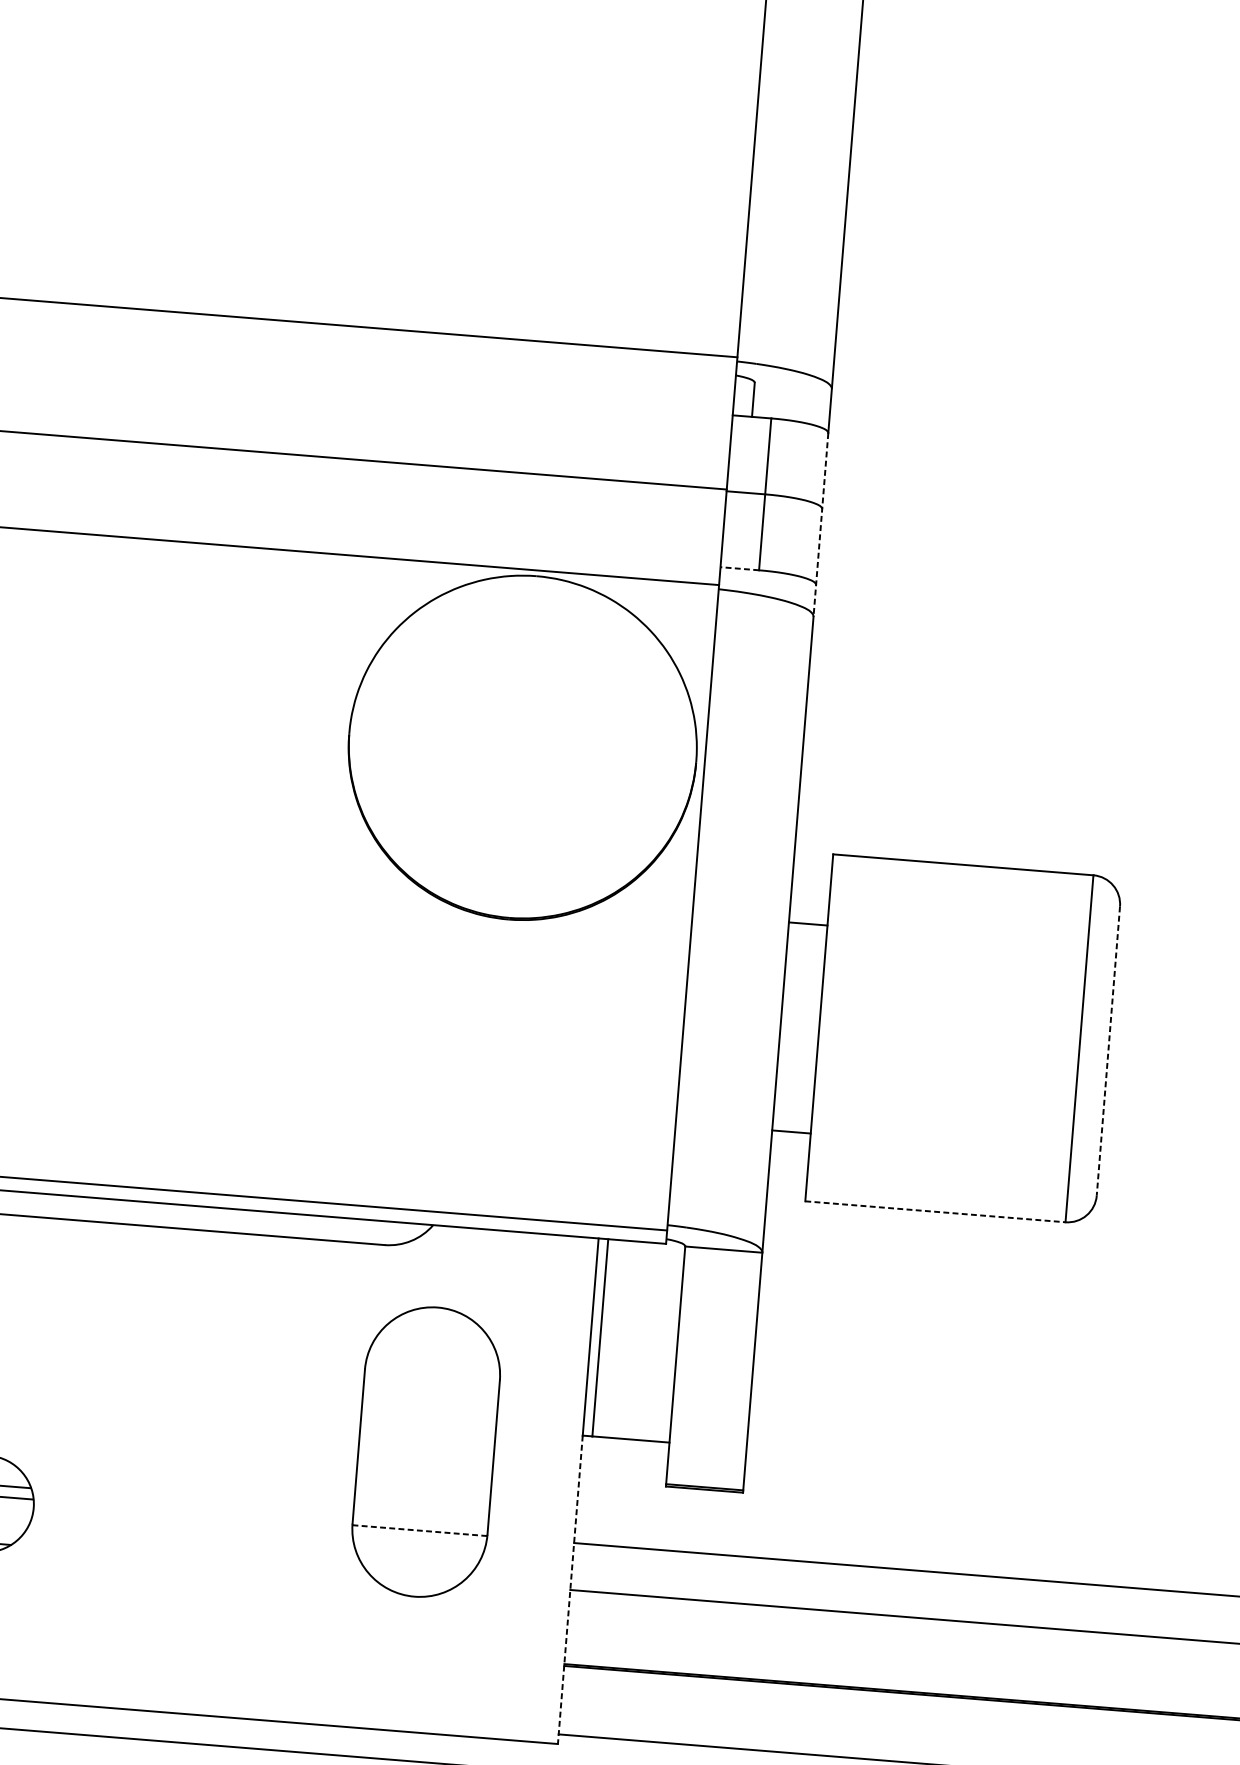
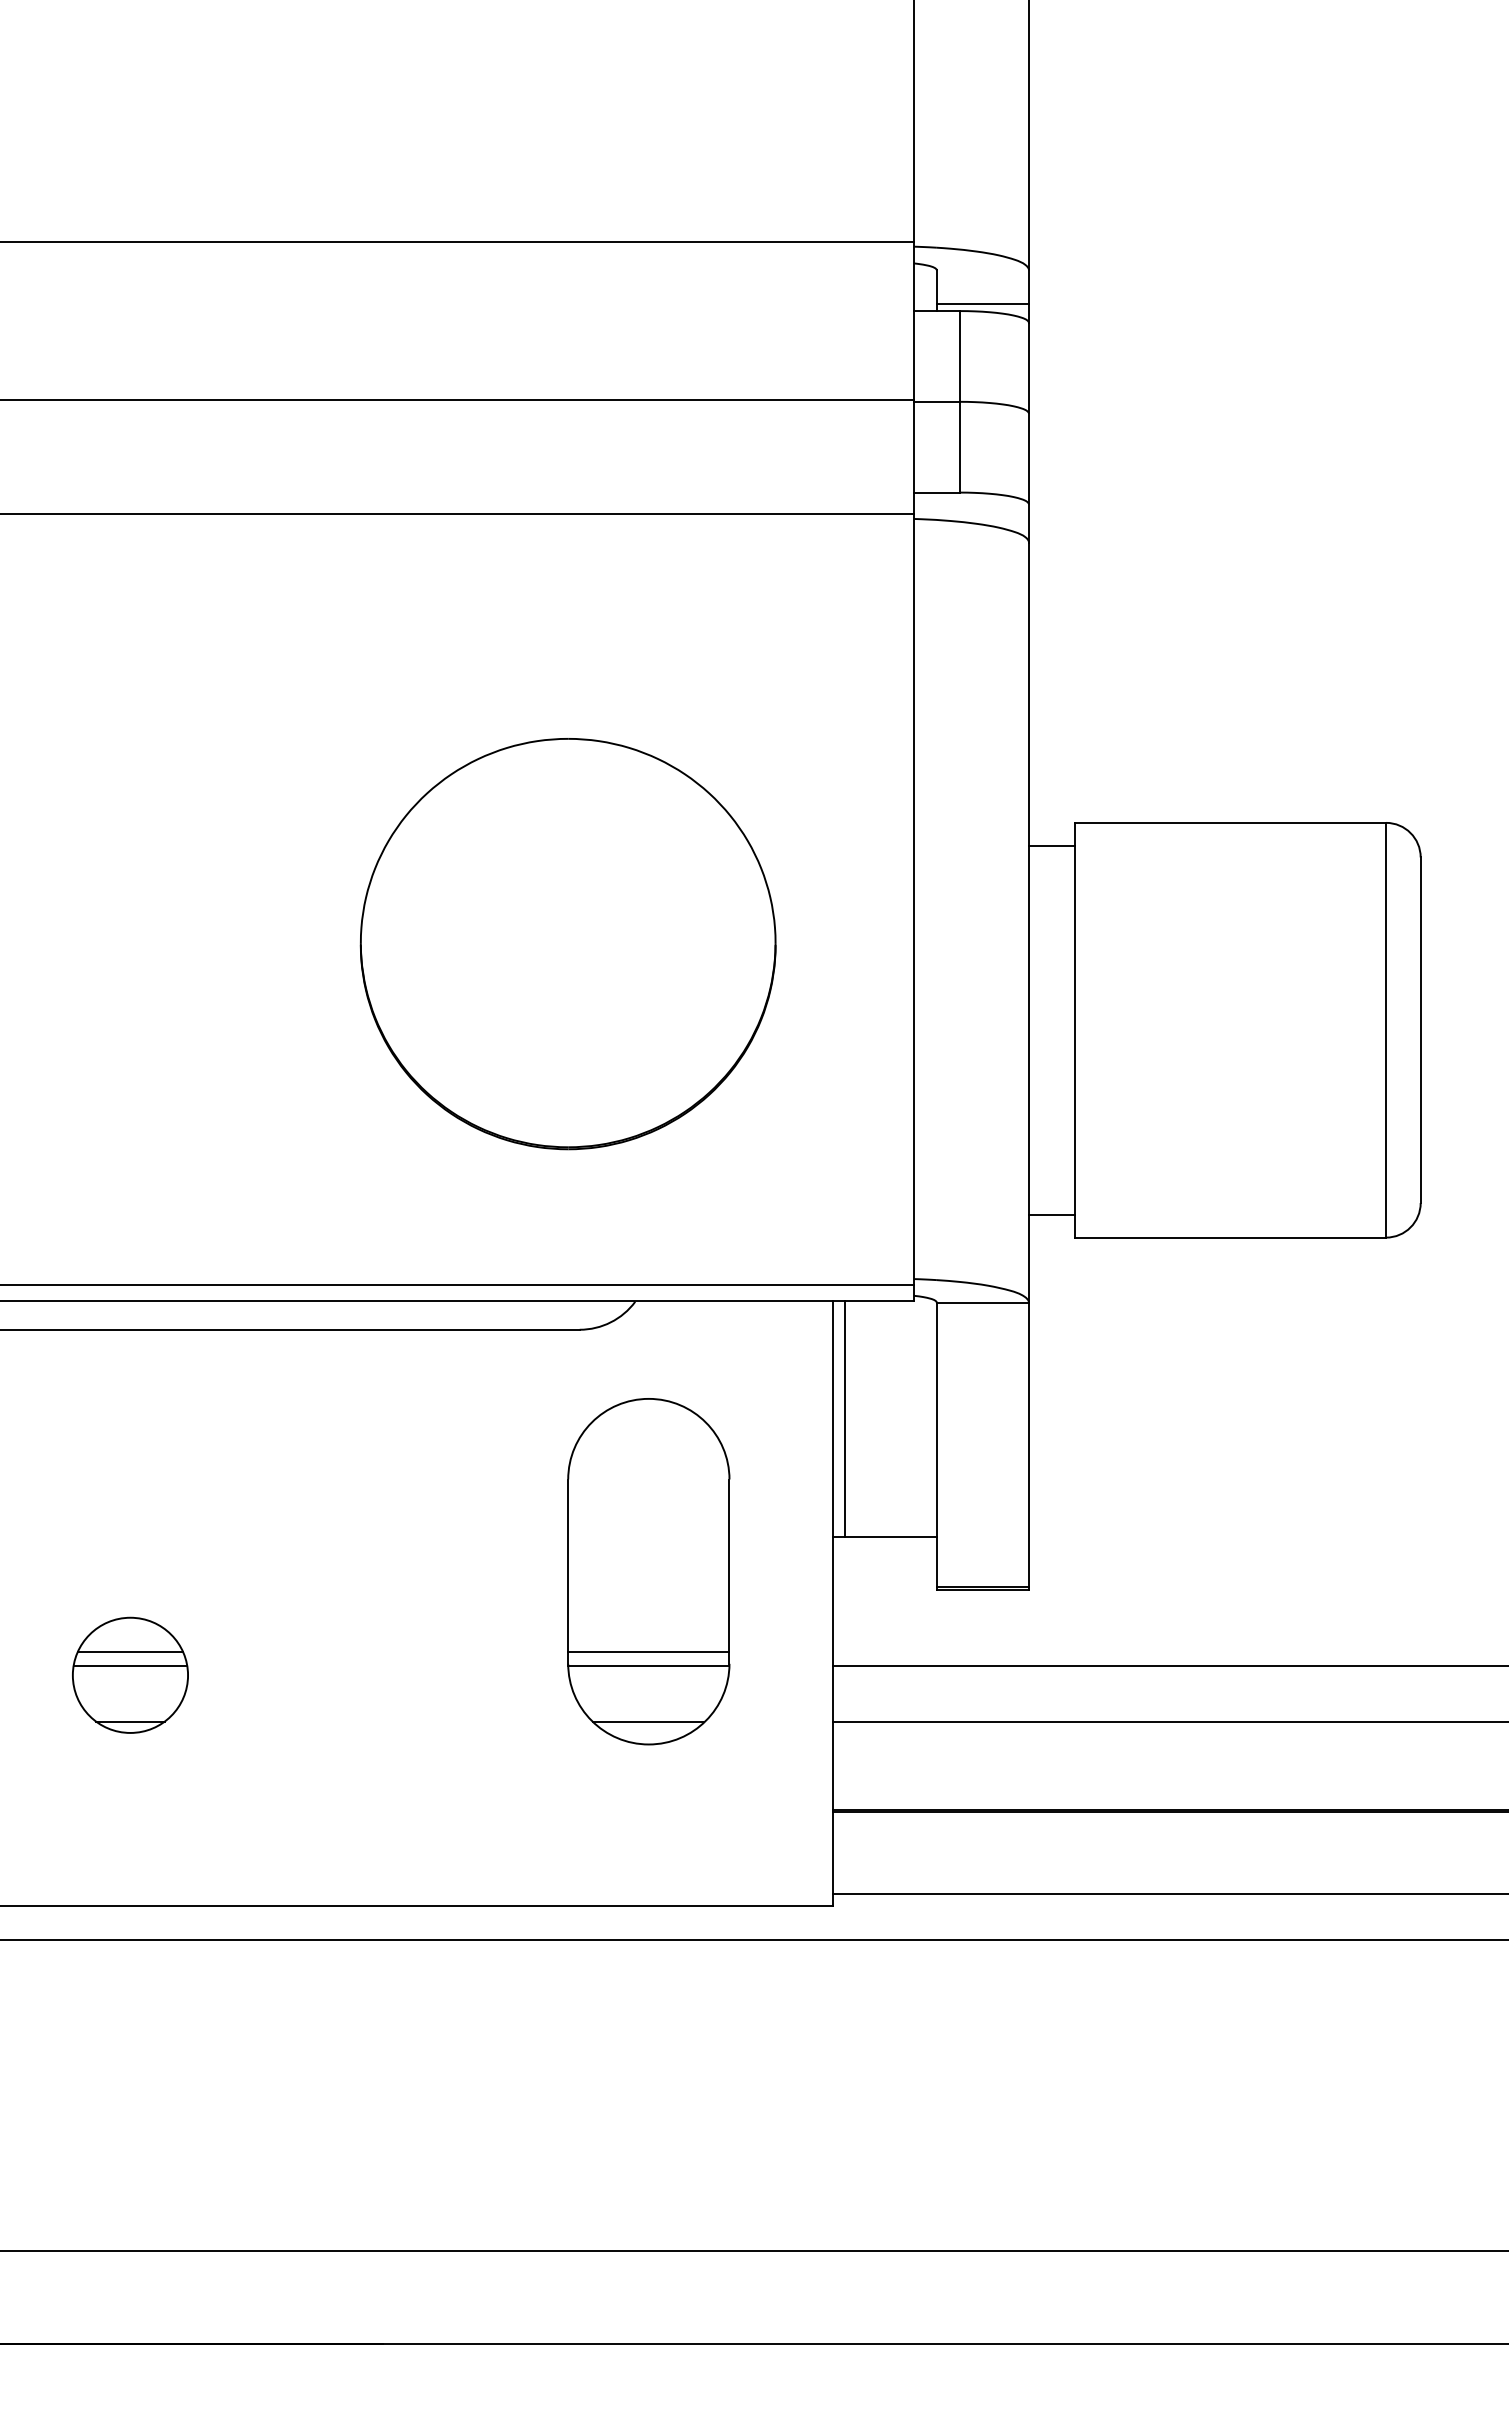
line: (790, 414) -> (982, 304), added
line: (821, 524) -> (1029, 432), dashed -> solid
line: (739, 568) -> (936, 492), dashed -> solid
part: (522, 748) -> (567, 944), moved
line: (808, 923) -> (1052, 845), moved
line: (1108, 1051) -> (1420, 1030), dashed -> solid
line: (791, 1131) -> (1052, 1214), moved
line: (935, 1211) -> (1230, 1237), dashed -> solid
line: (420, 1519) -> (648, 1652), added
line: (419, 1530) -> (648, 1665), dashed -> solid
line: (415, 1577) -> (648, 1721), added
line: (570, 1589) -> (833, 1721), dashed -> solid

